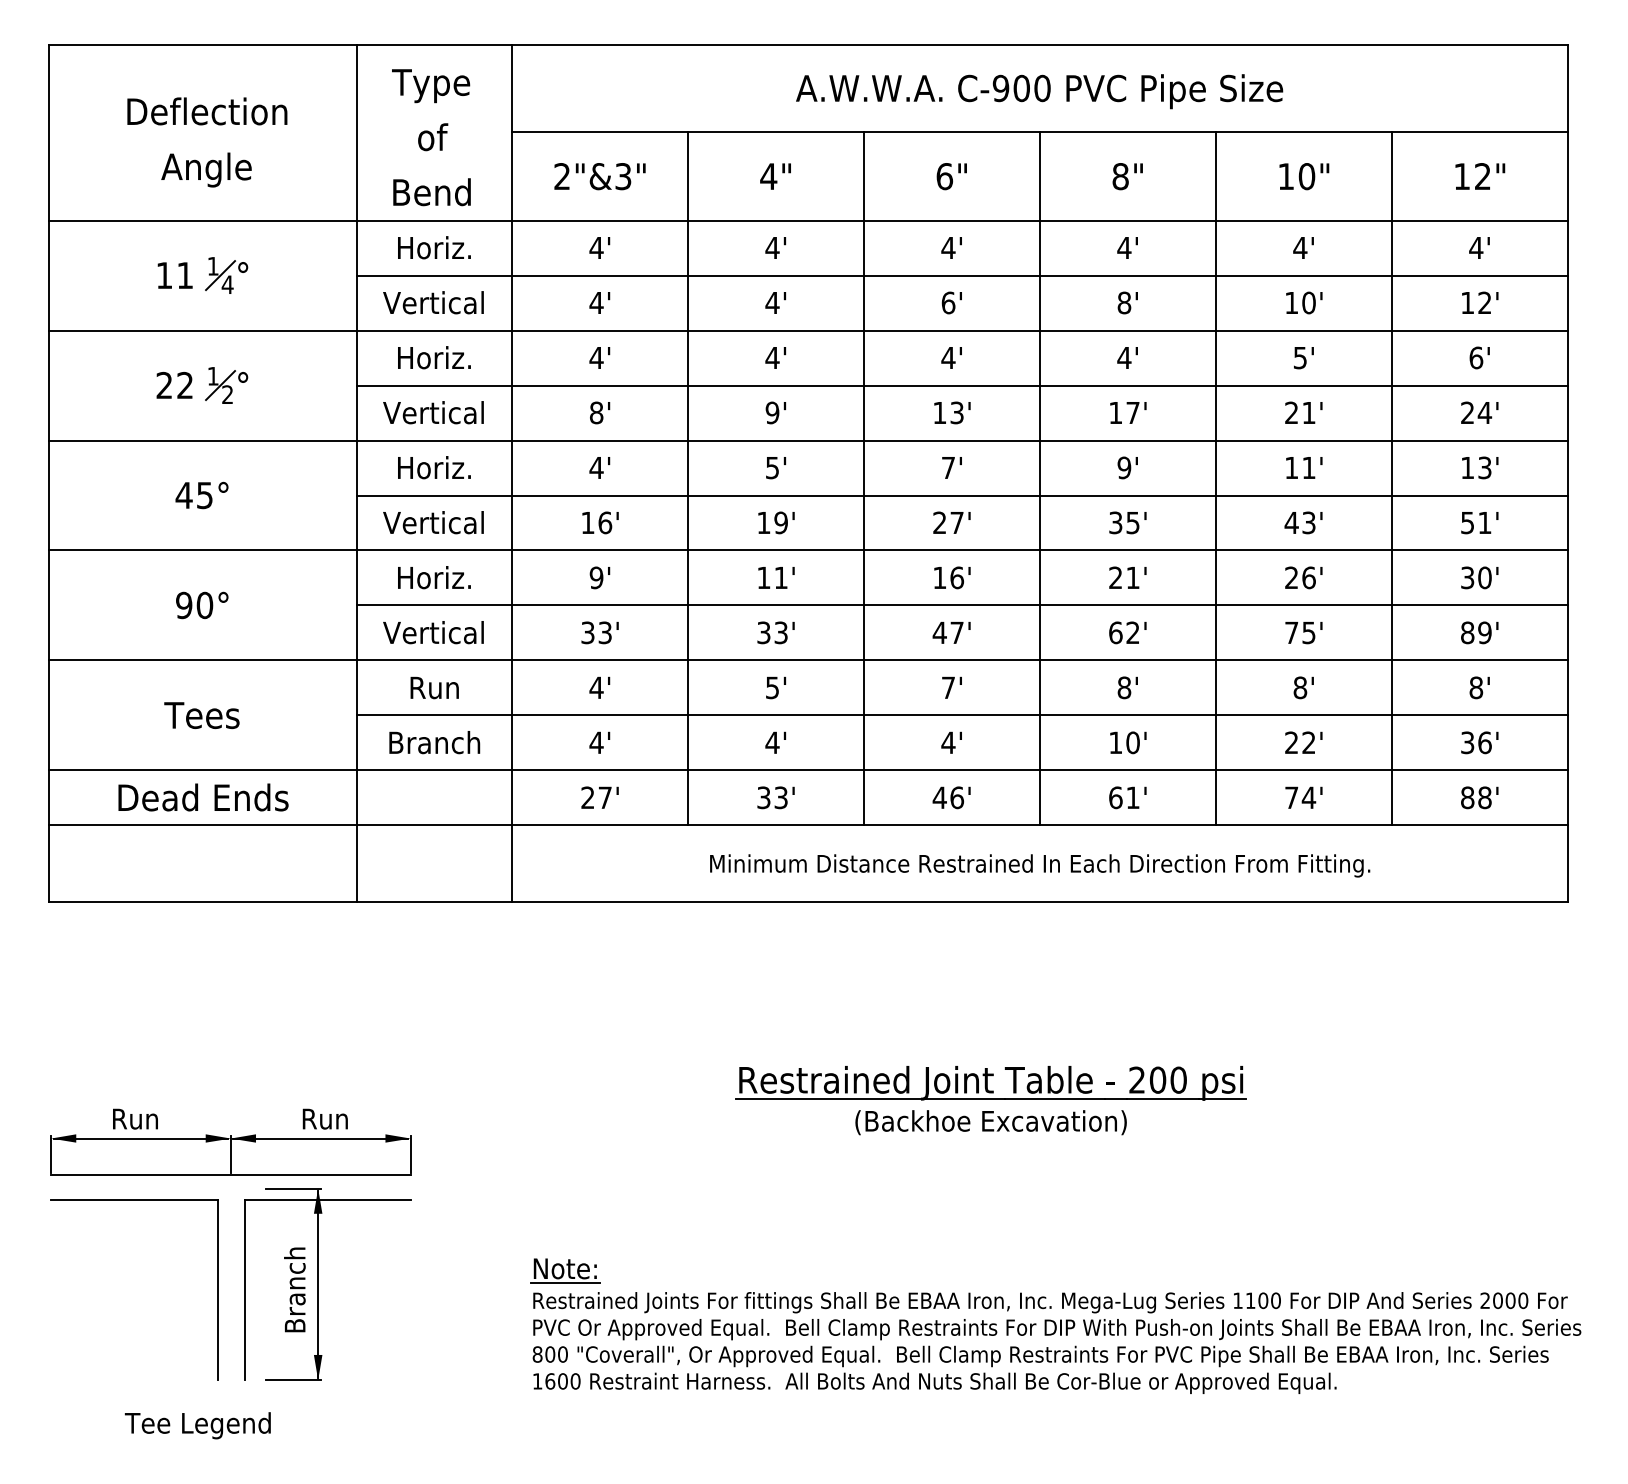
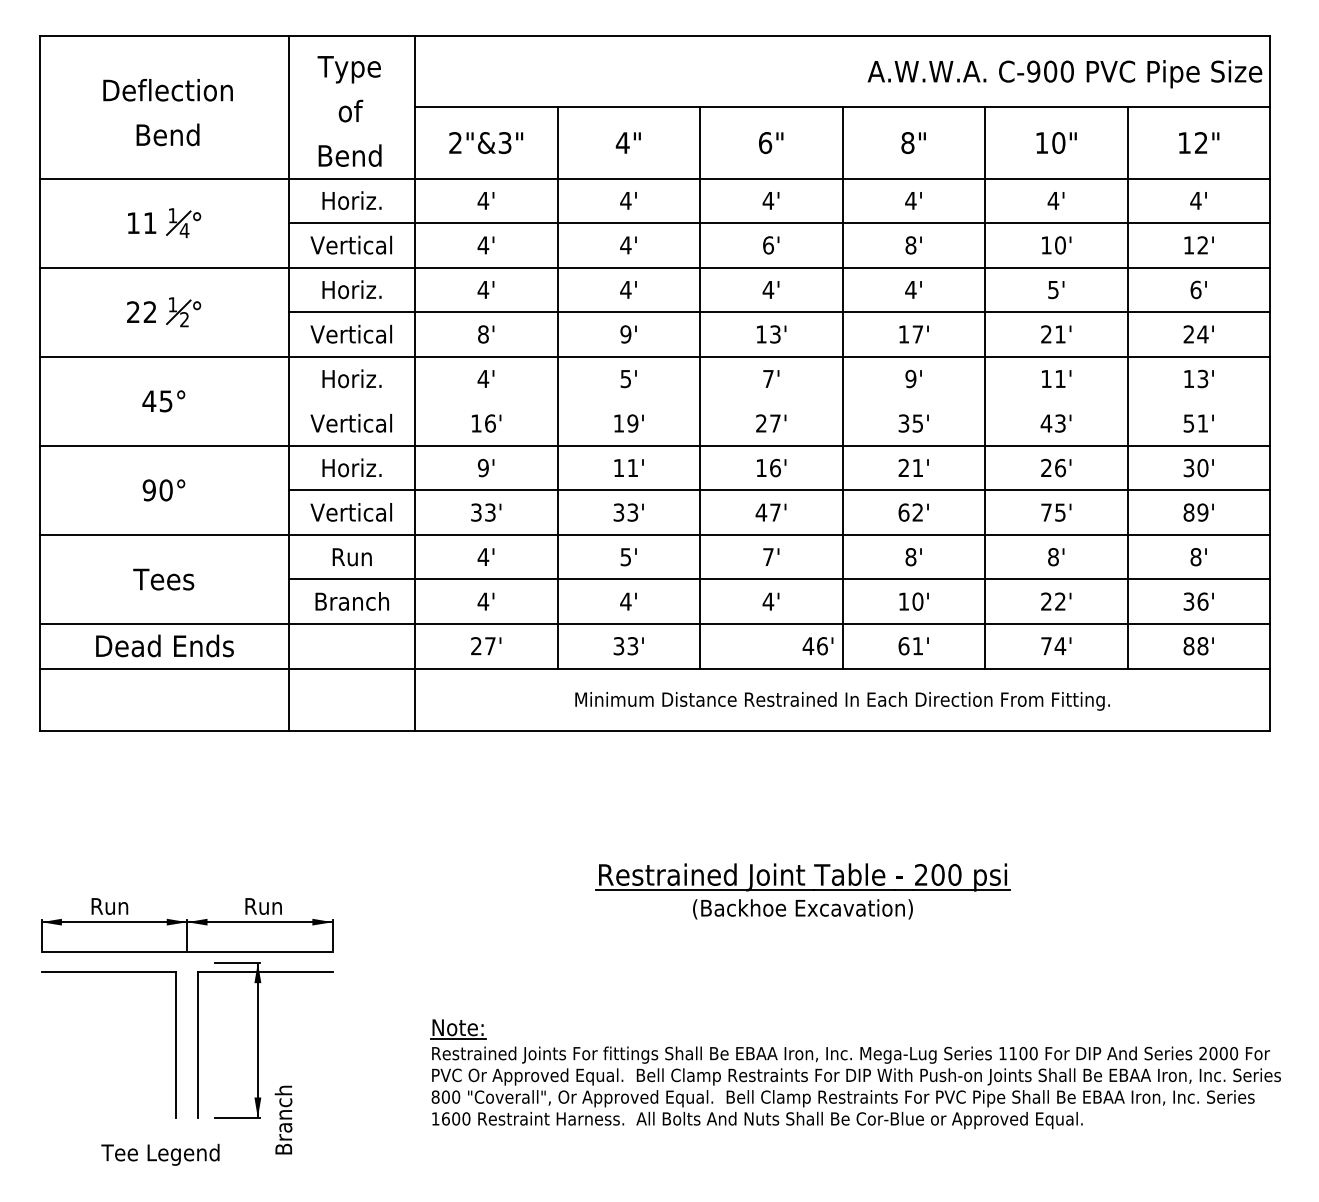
text: (1039, 91) -> (1064, 74), moved
text: (206, 169) -> (167, 137), Angle -> Bend
line: (962, 495) -> (779, 401), removed
text: (951, 797) -> (817, 645), moved
text: (294, 1289) -> (283, 1119), moved

